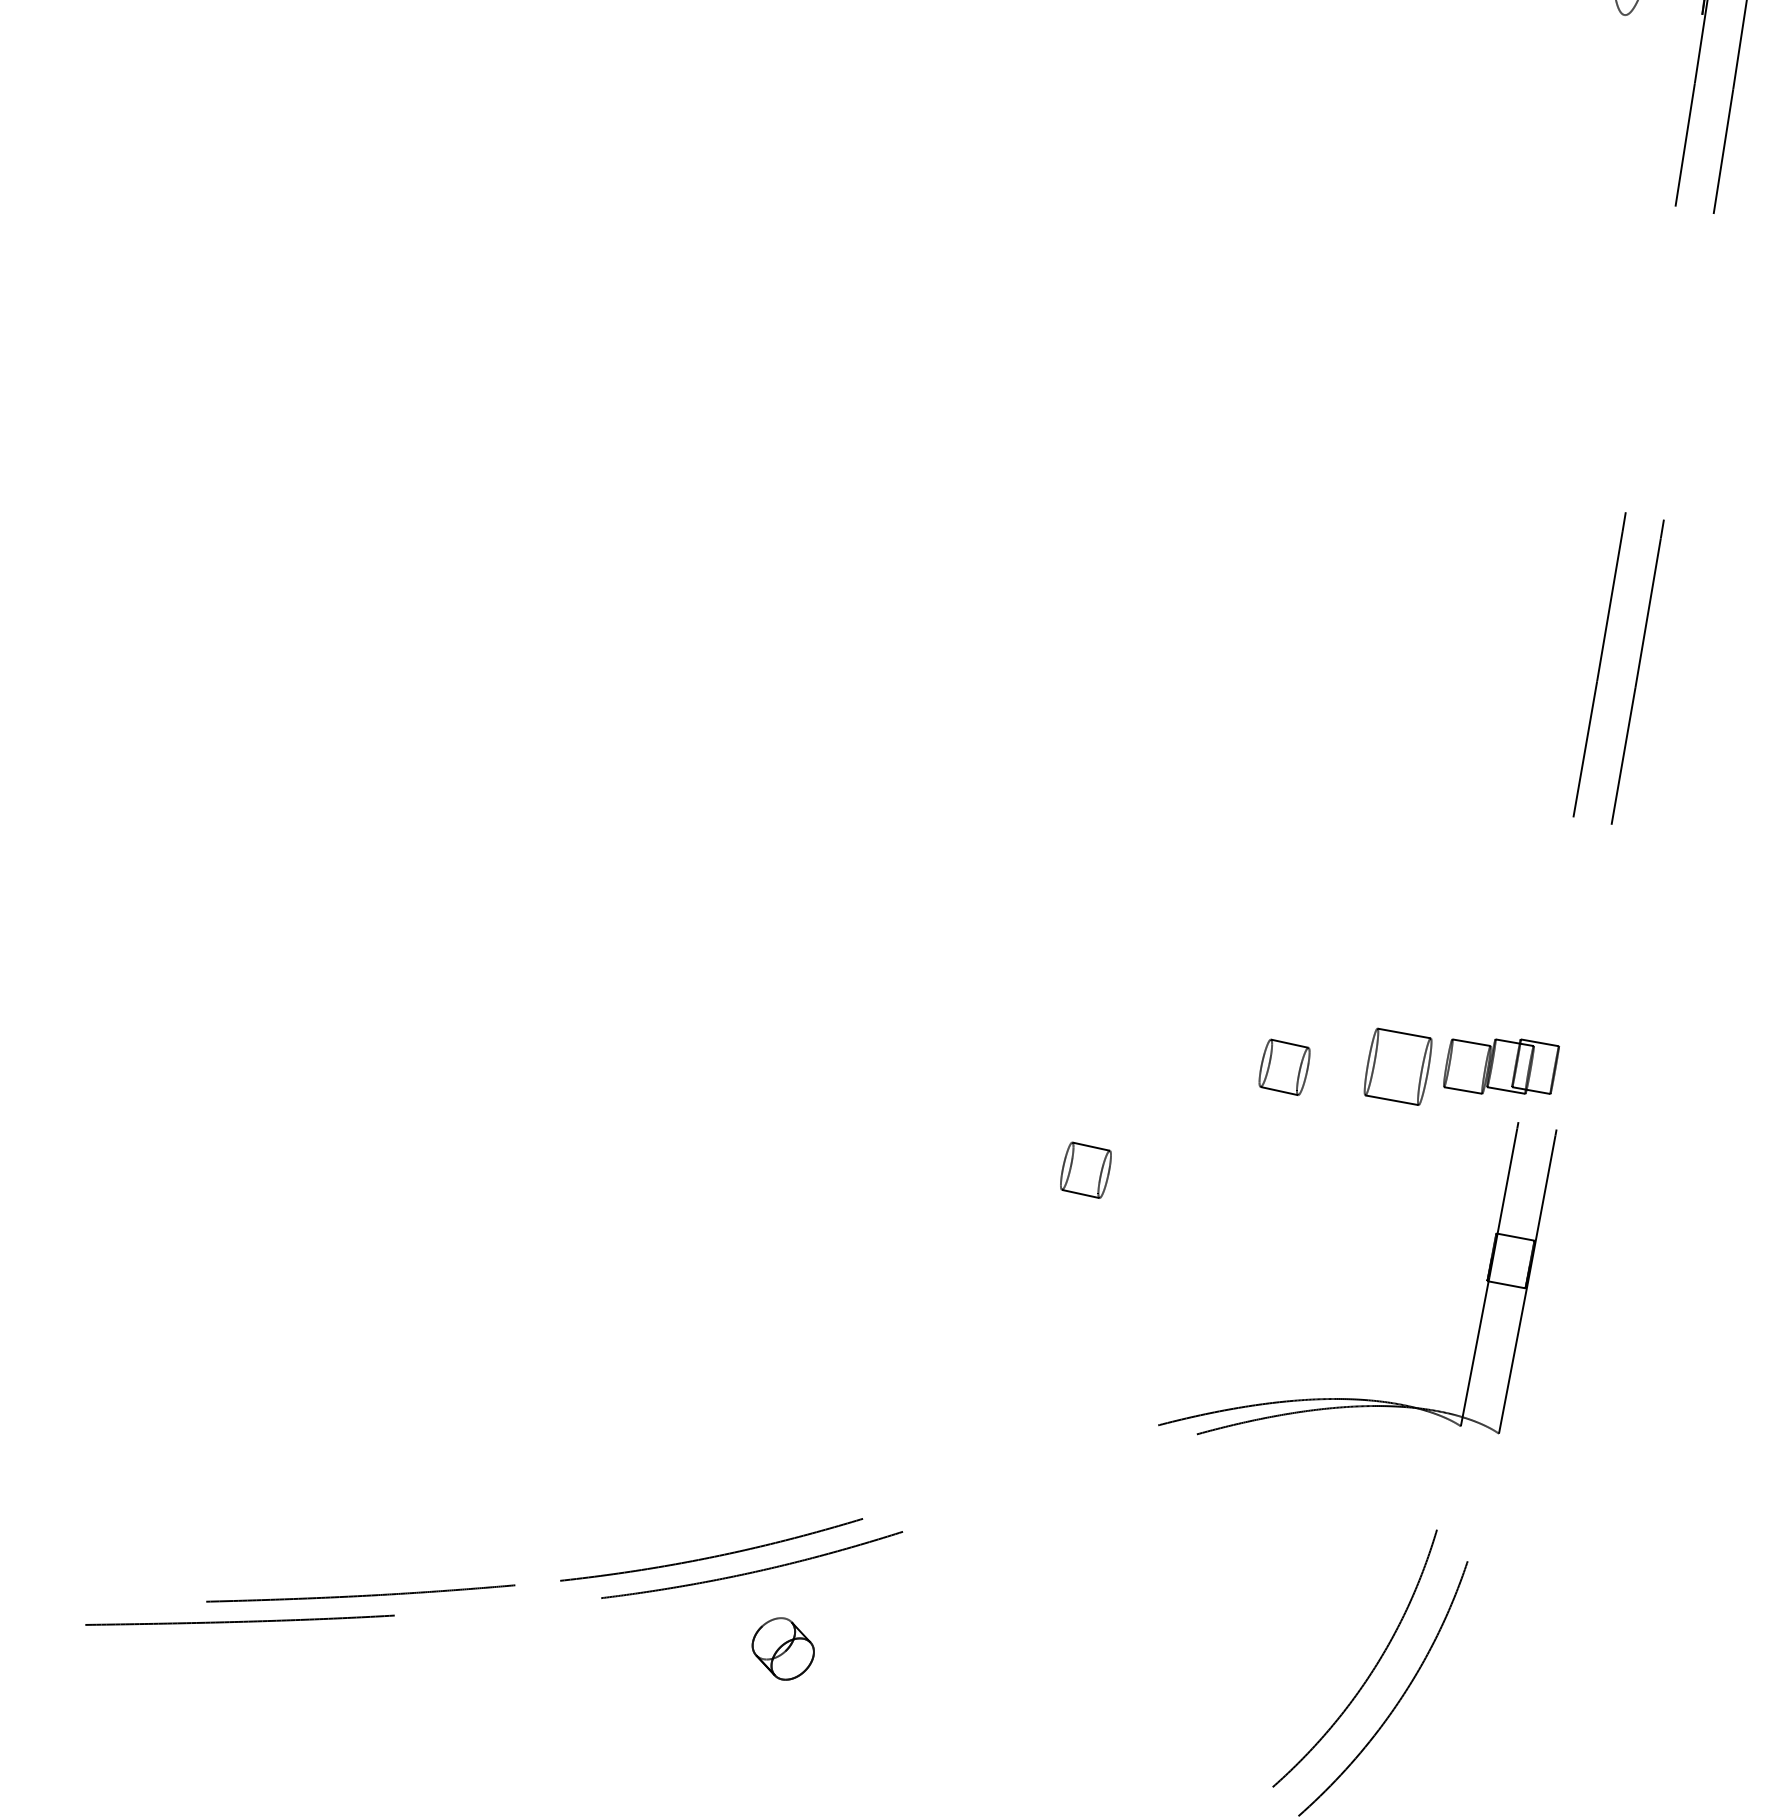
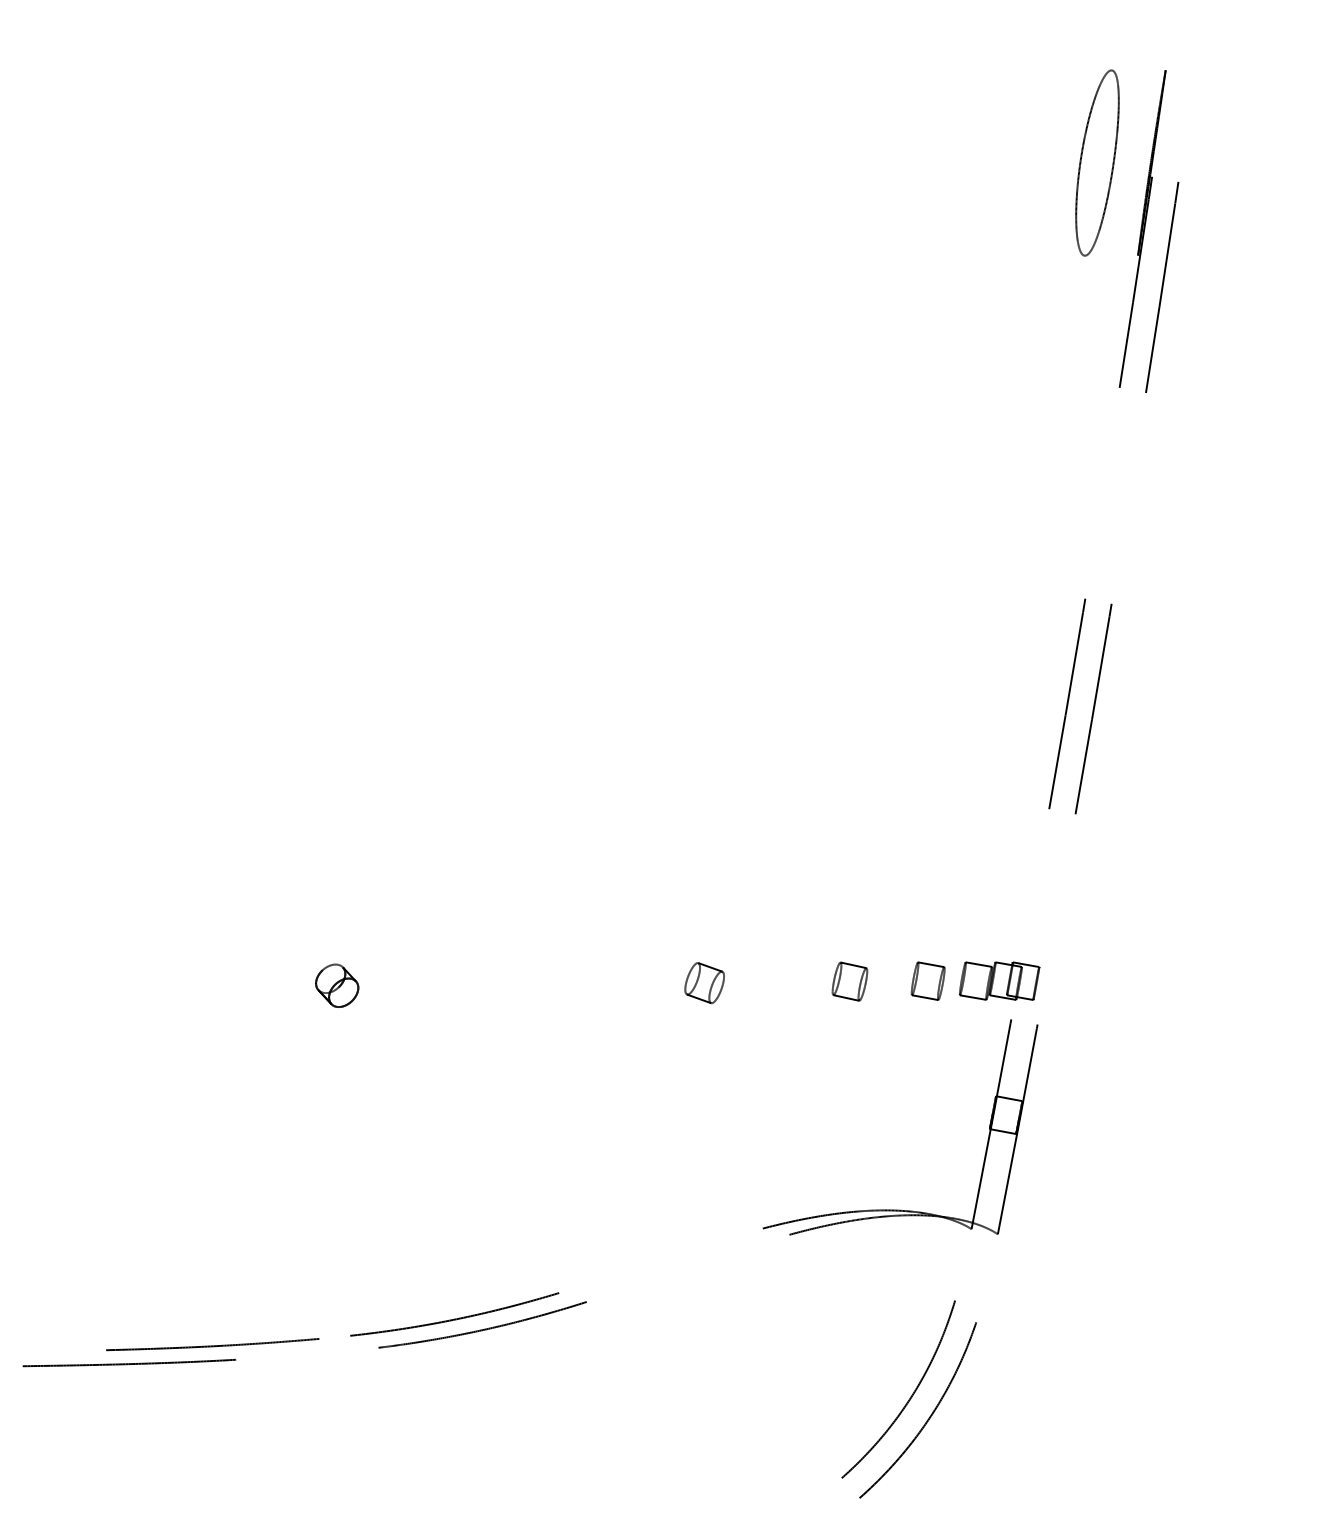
part: (1396, 1065) -> (927, 980), size x0.71
part: (1073, 1070) -> (704, 983), added
part: (1085, 1170) -> (712, 1052), removed
part: (783, 1648) -> (337, 985), moved

